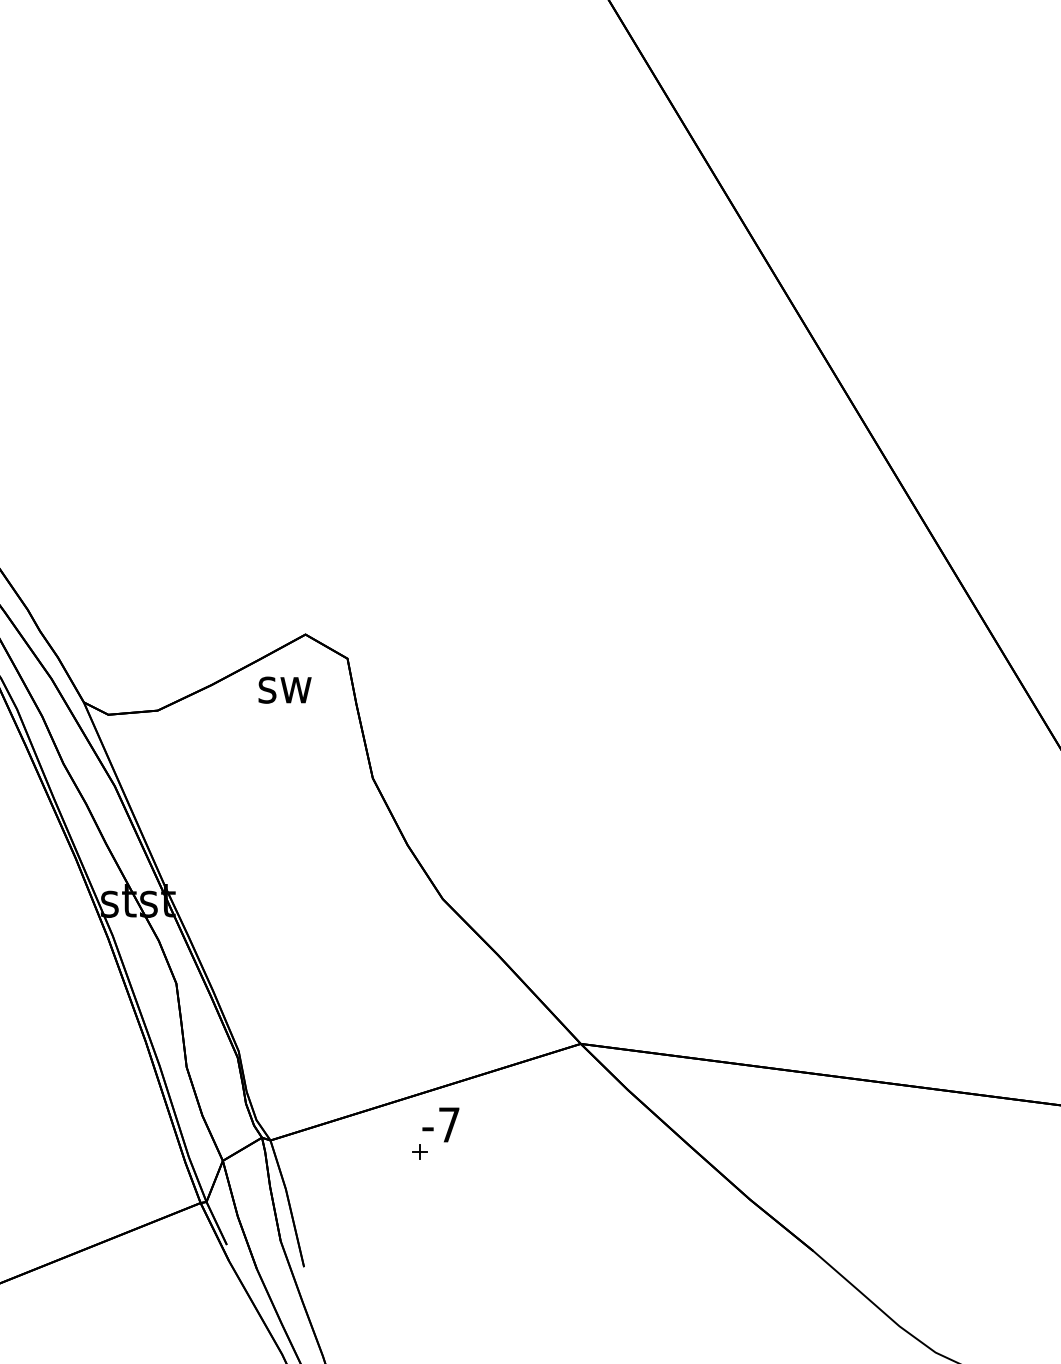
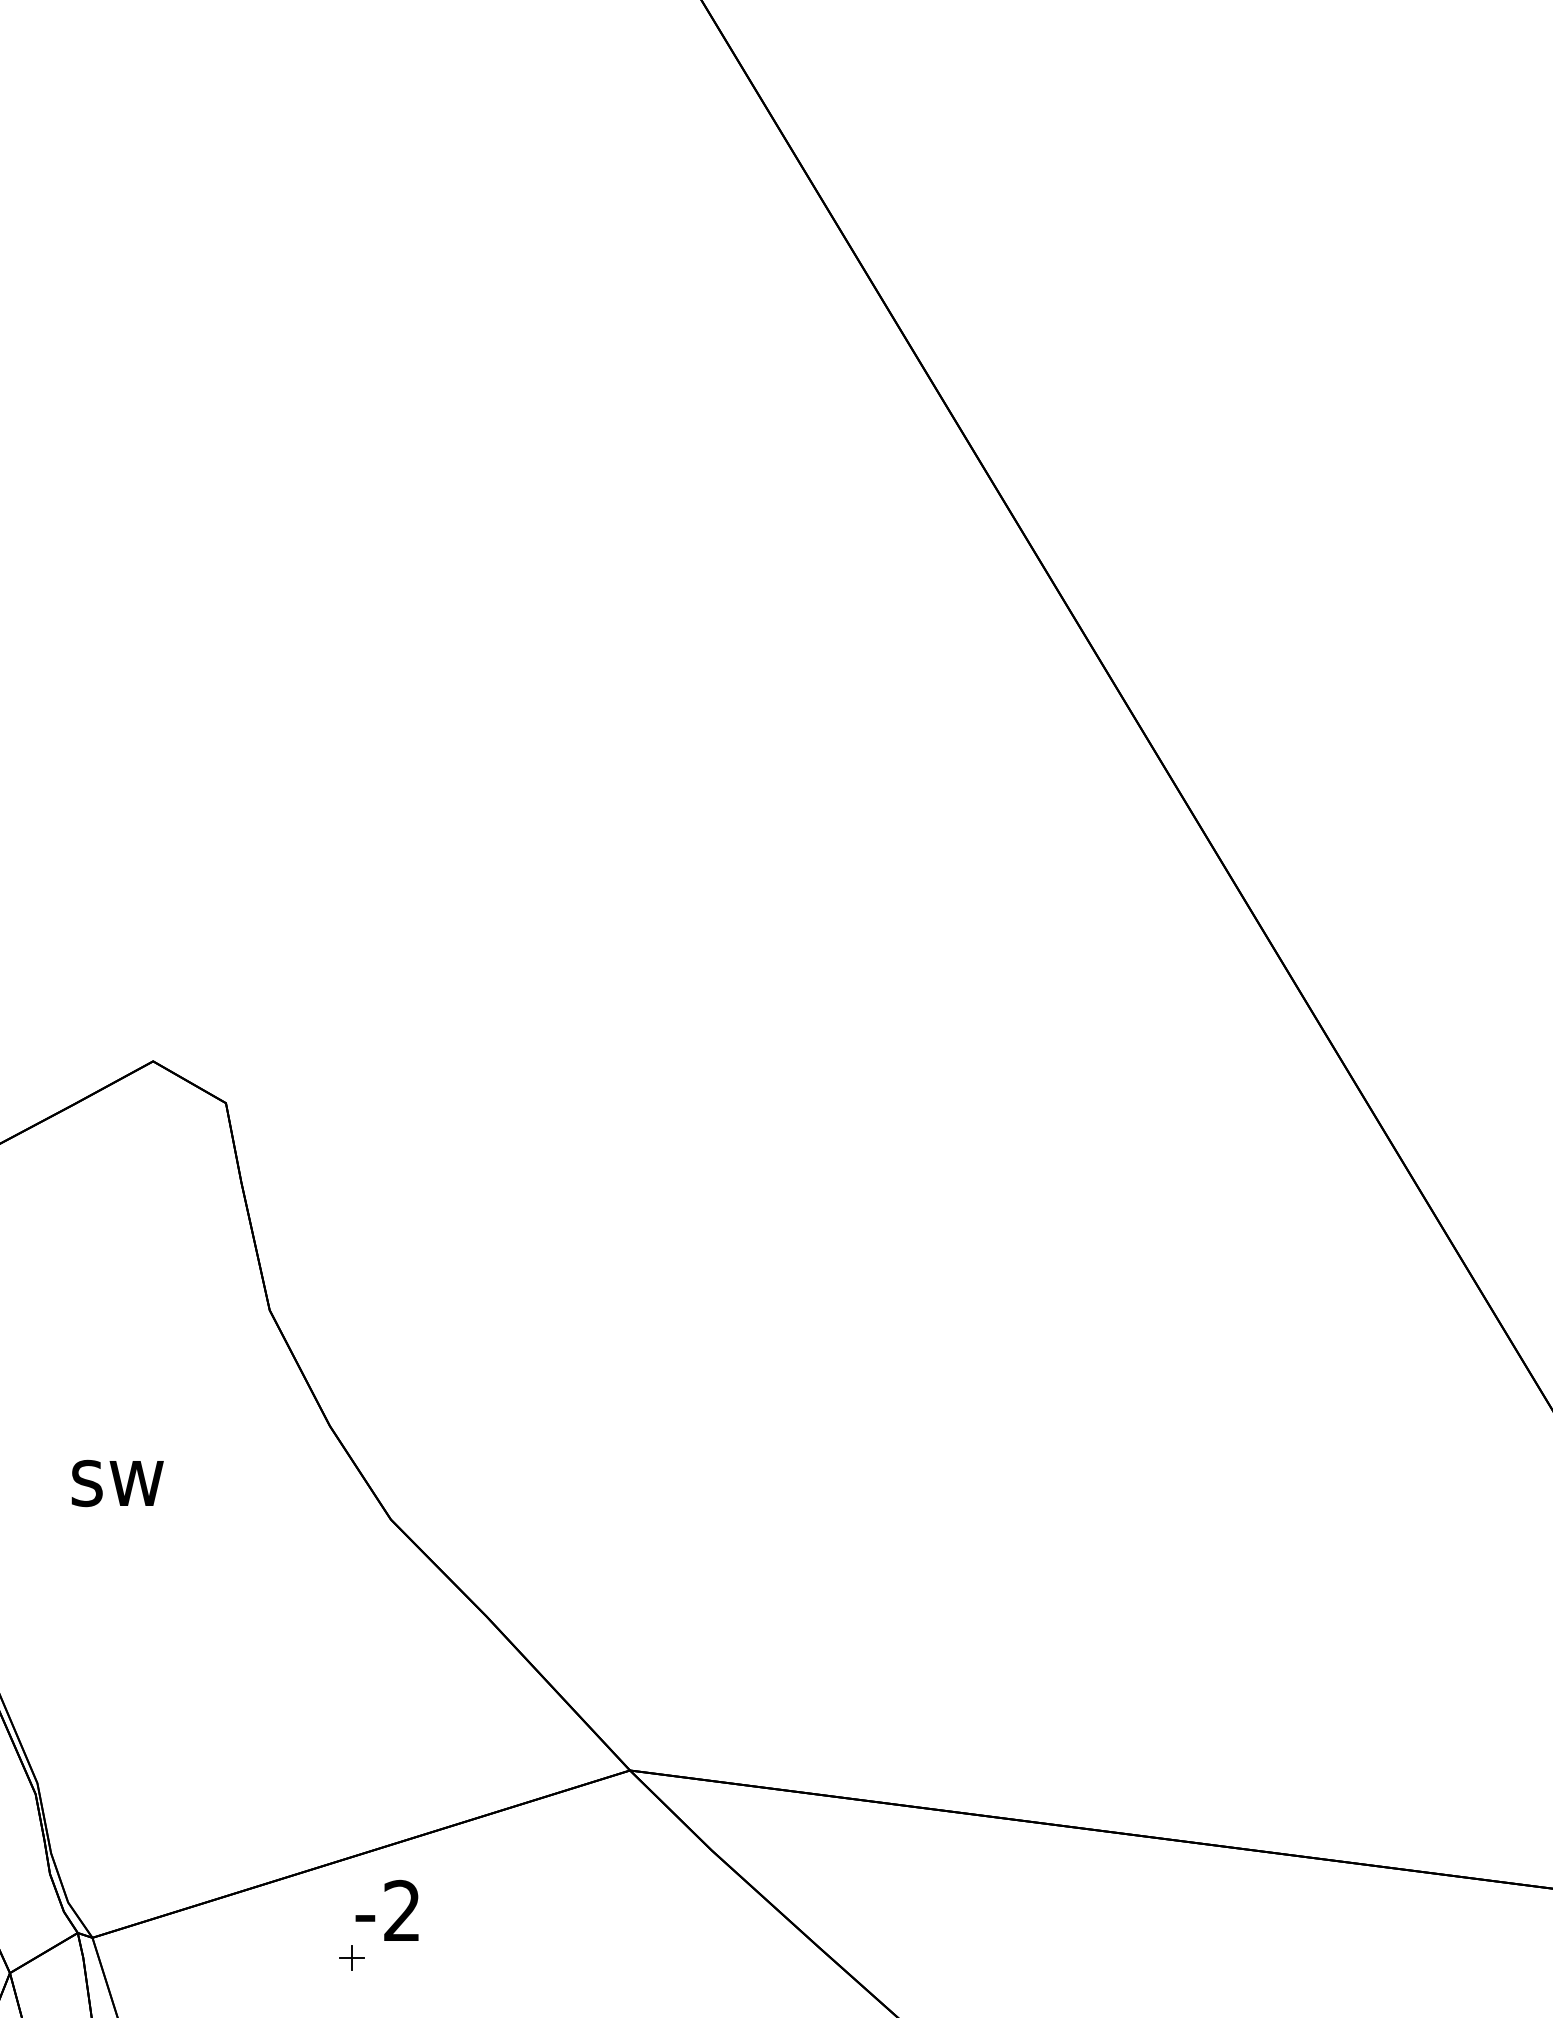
text: (284, 689) -> (116, 1482), moved
text: (449, 1124) -> (402, 1910), -7 -> -2

